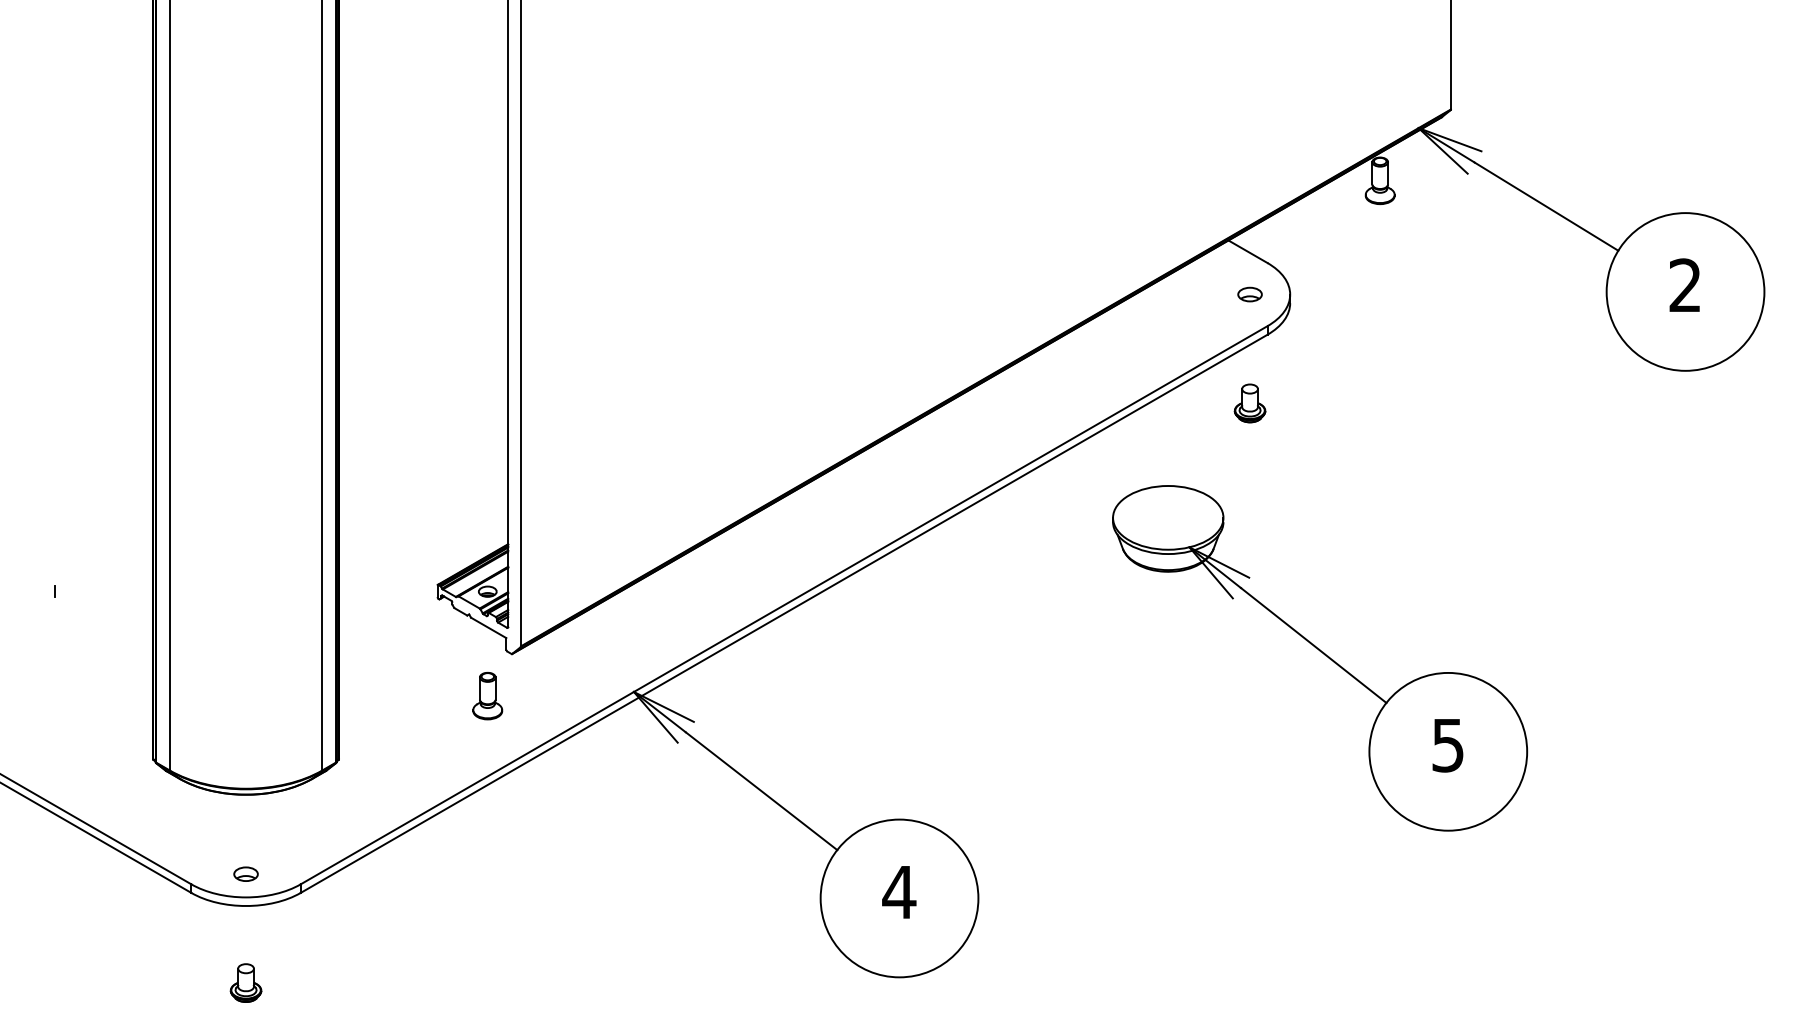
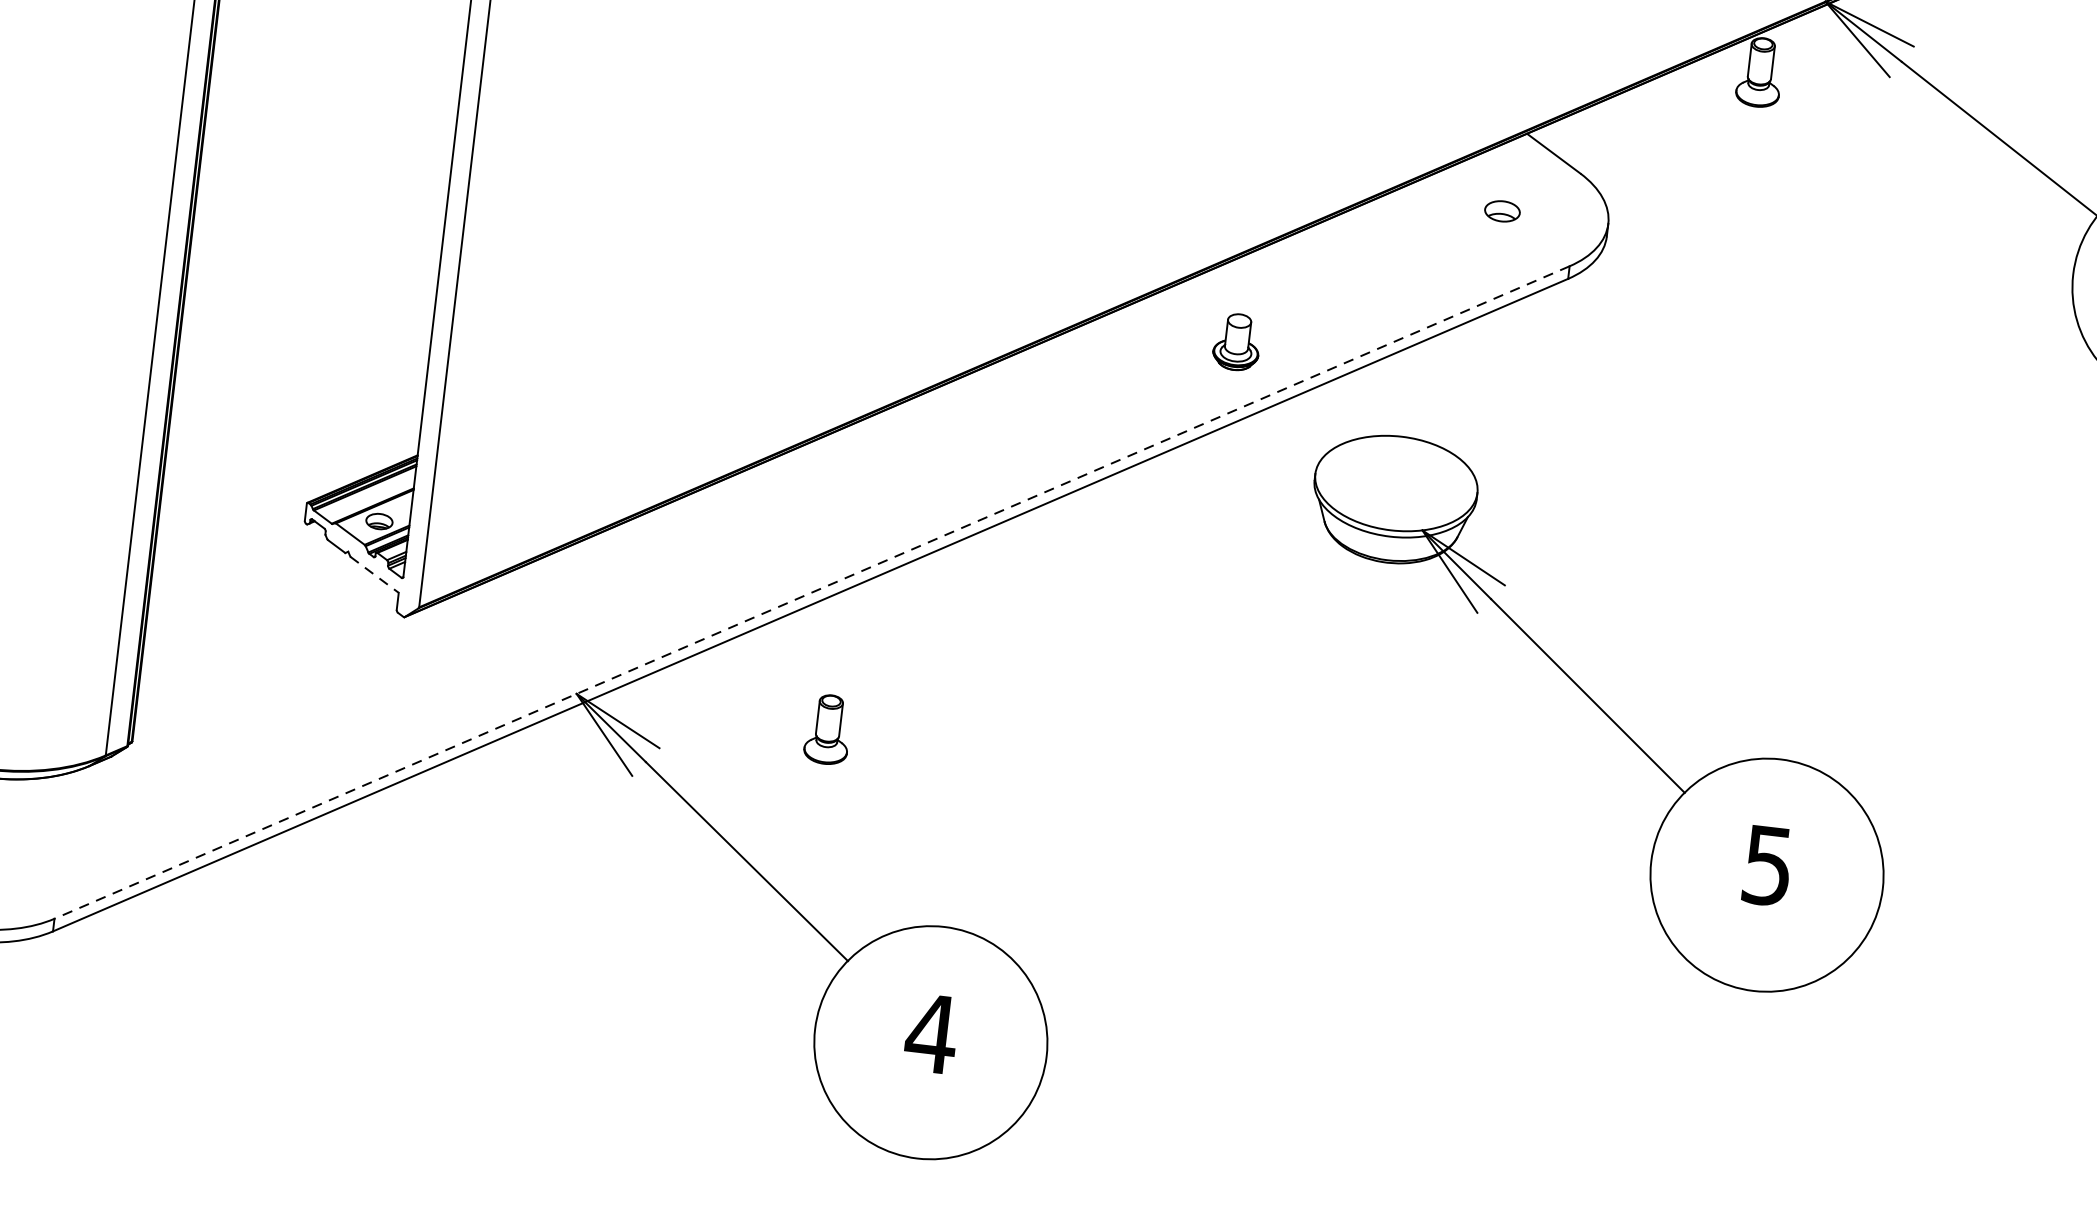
part: (1249, 294) -> (1501, 211), moved
part: (1249, 403) -> (1236, 342), moved
line: (783, 605) -> (811, 592), solid -> dashed
line: (489, 628) -> (375, 575), solid -> dashed
part: (1320, 658) -> (1595, 716), moved
part: (487, 696) -> (827, 730), moved

